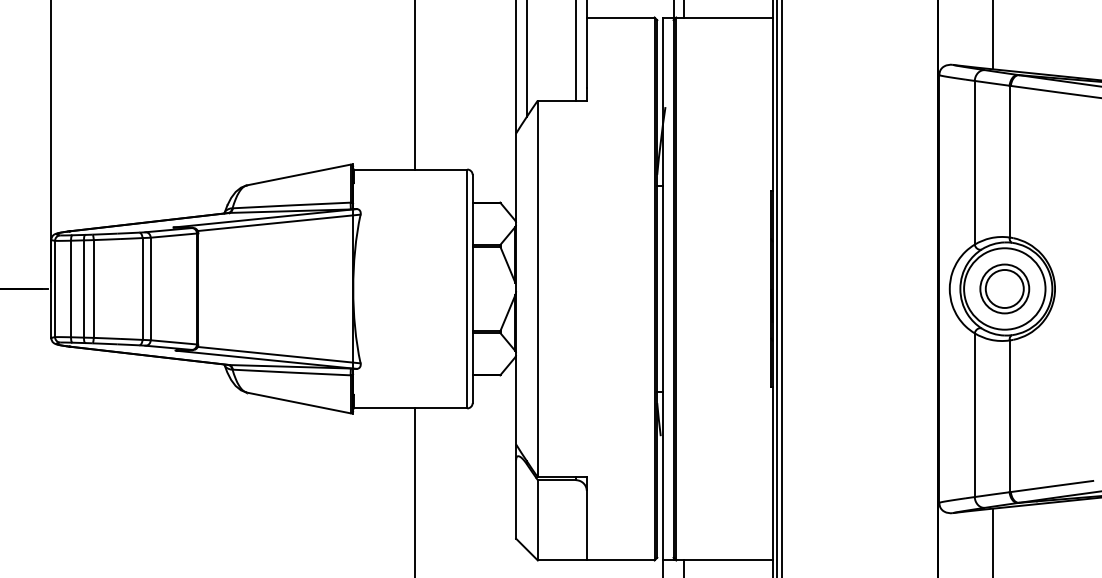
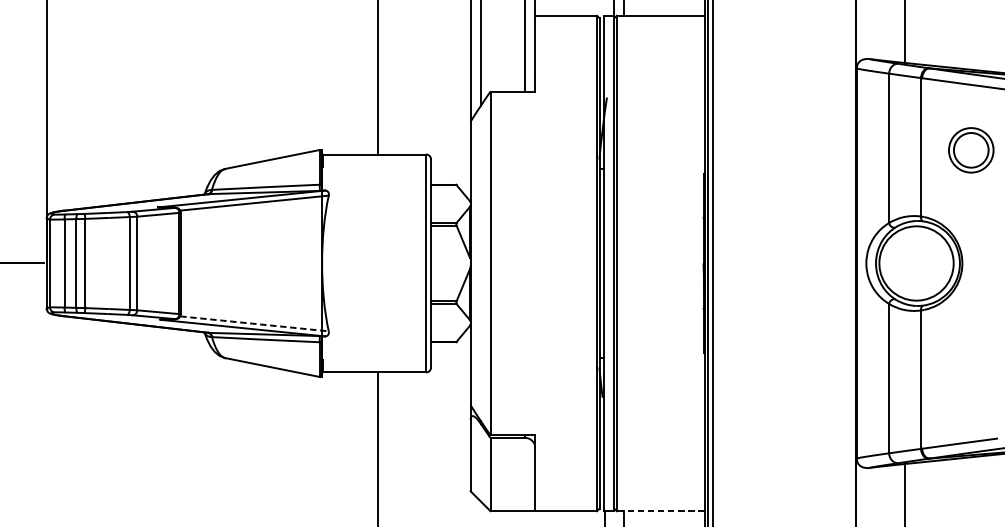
part: (1004, 288) -> (971, 149), moved
line: (279, 355) -> (254, 324), solid -> dashed
line: (723, 560) -> (659, 511), solid -> dashed

